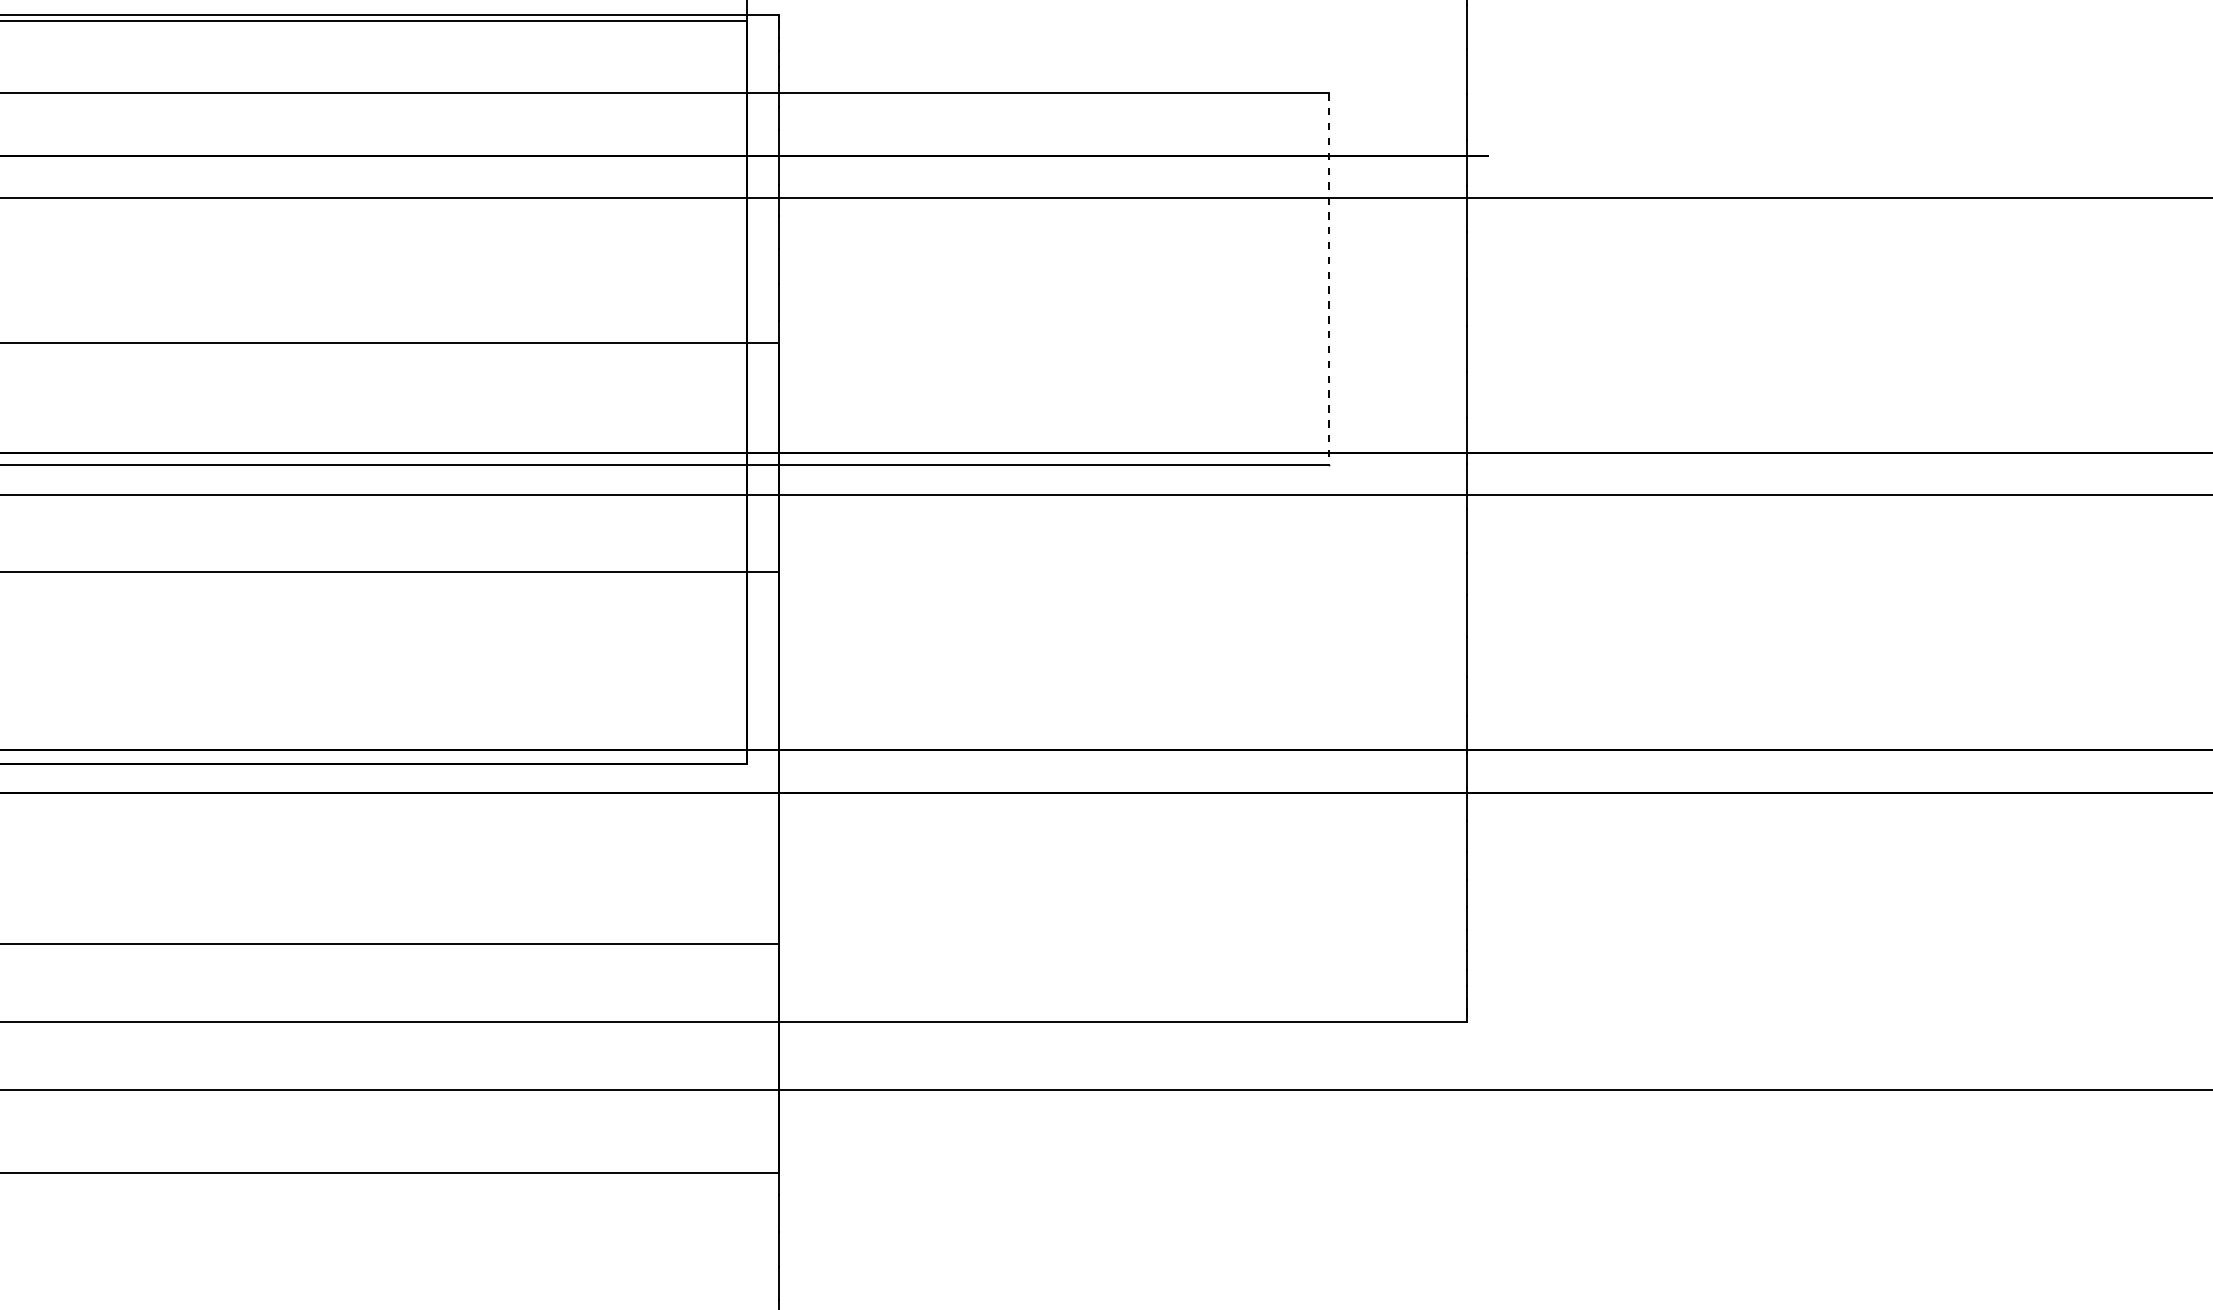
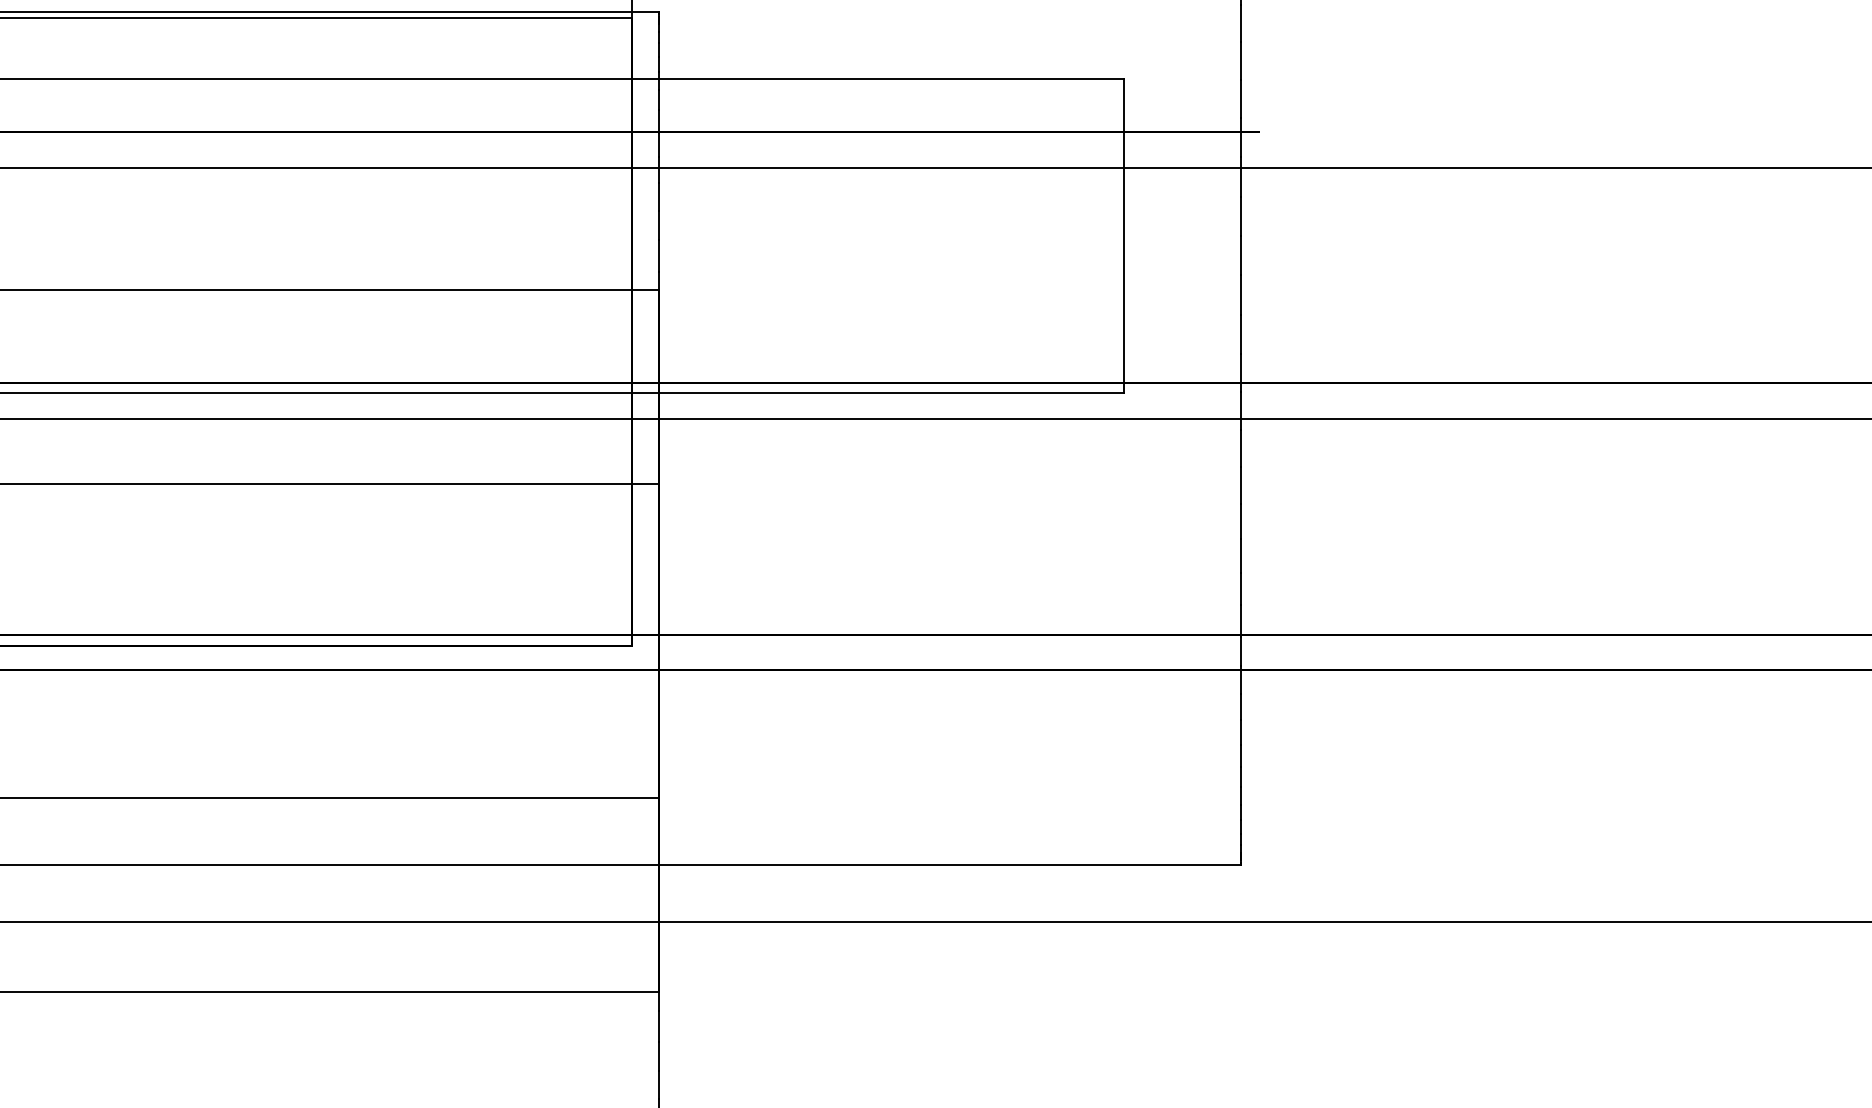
line: (1329, 278) -> (1124, 235), dashed -> solid

